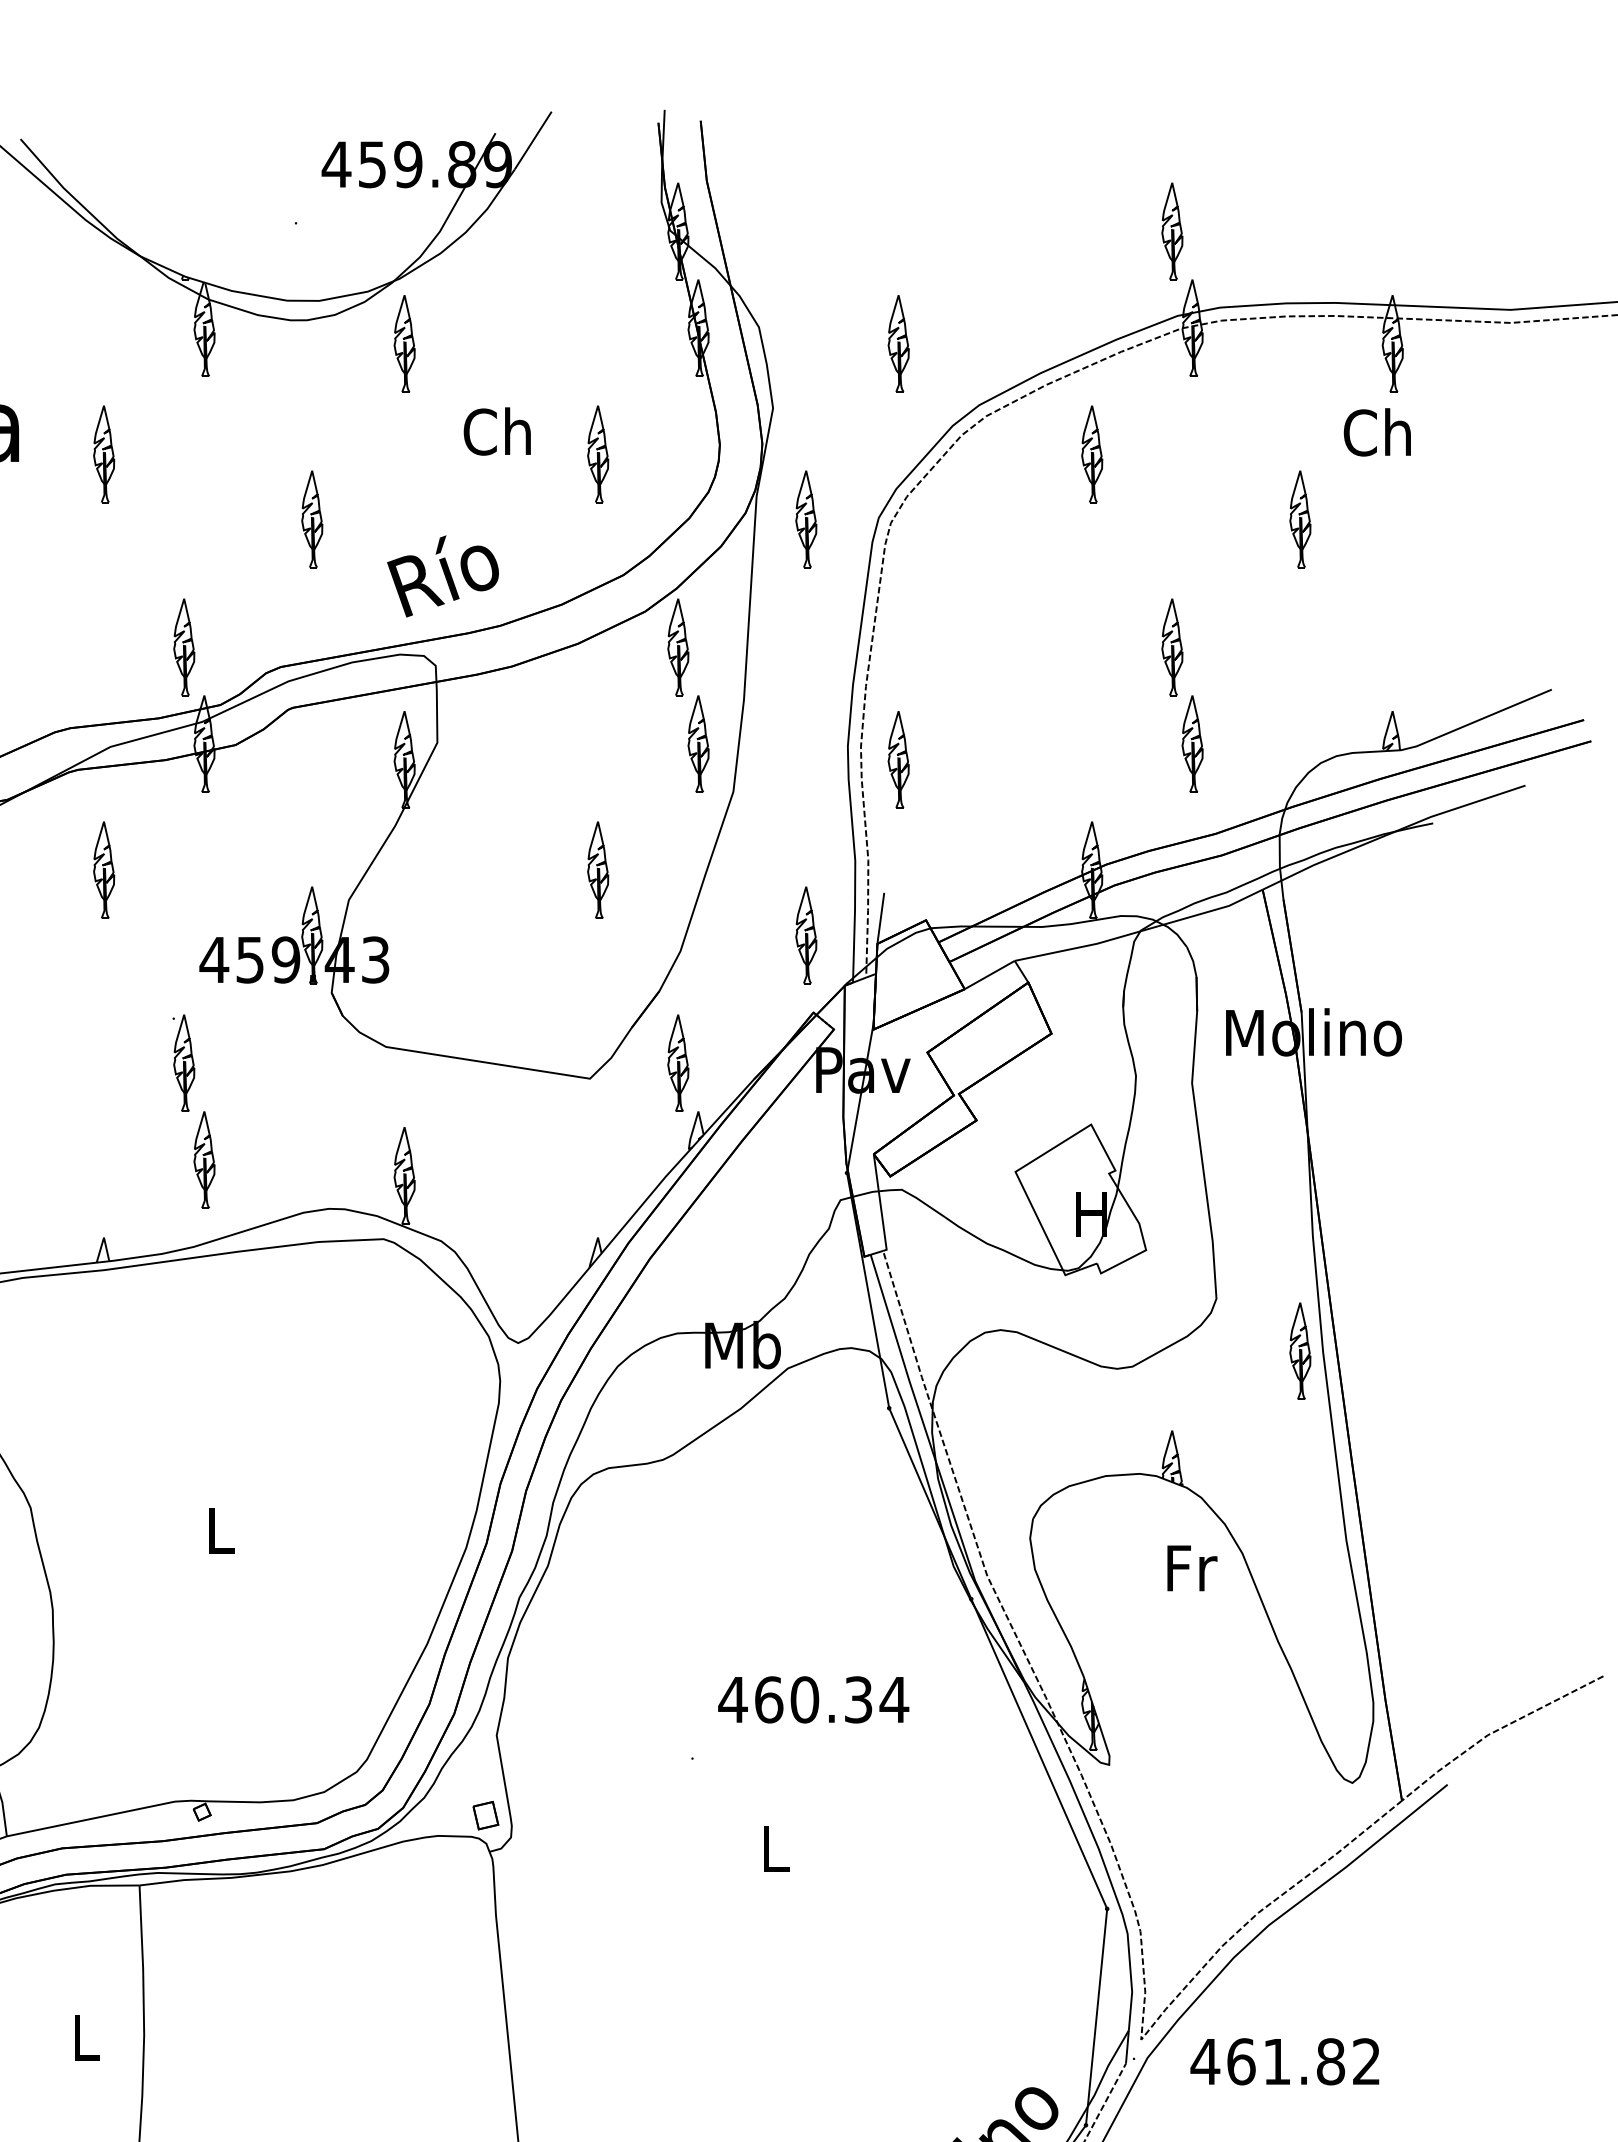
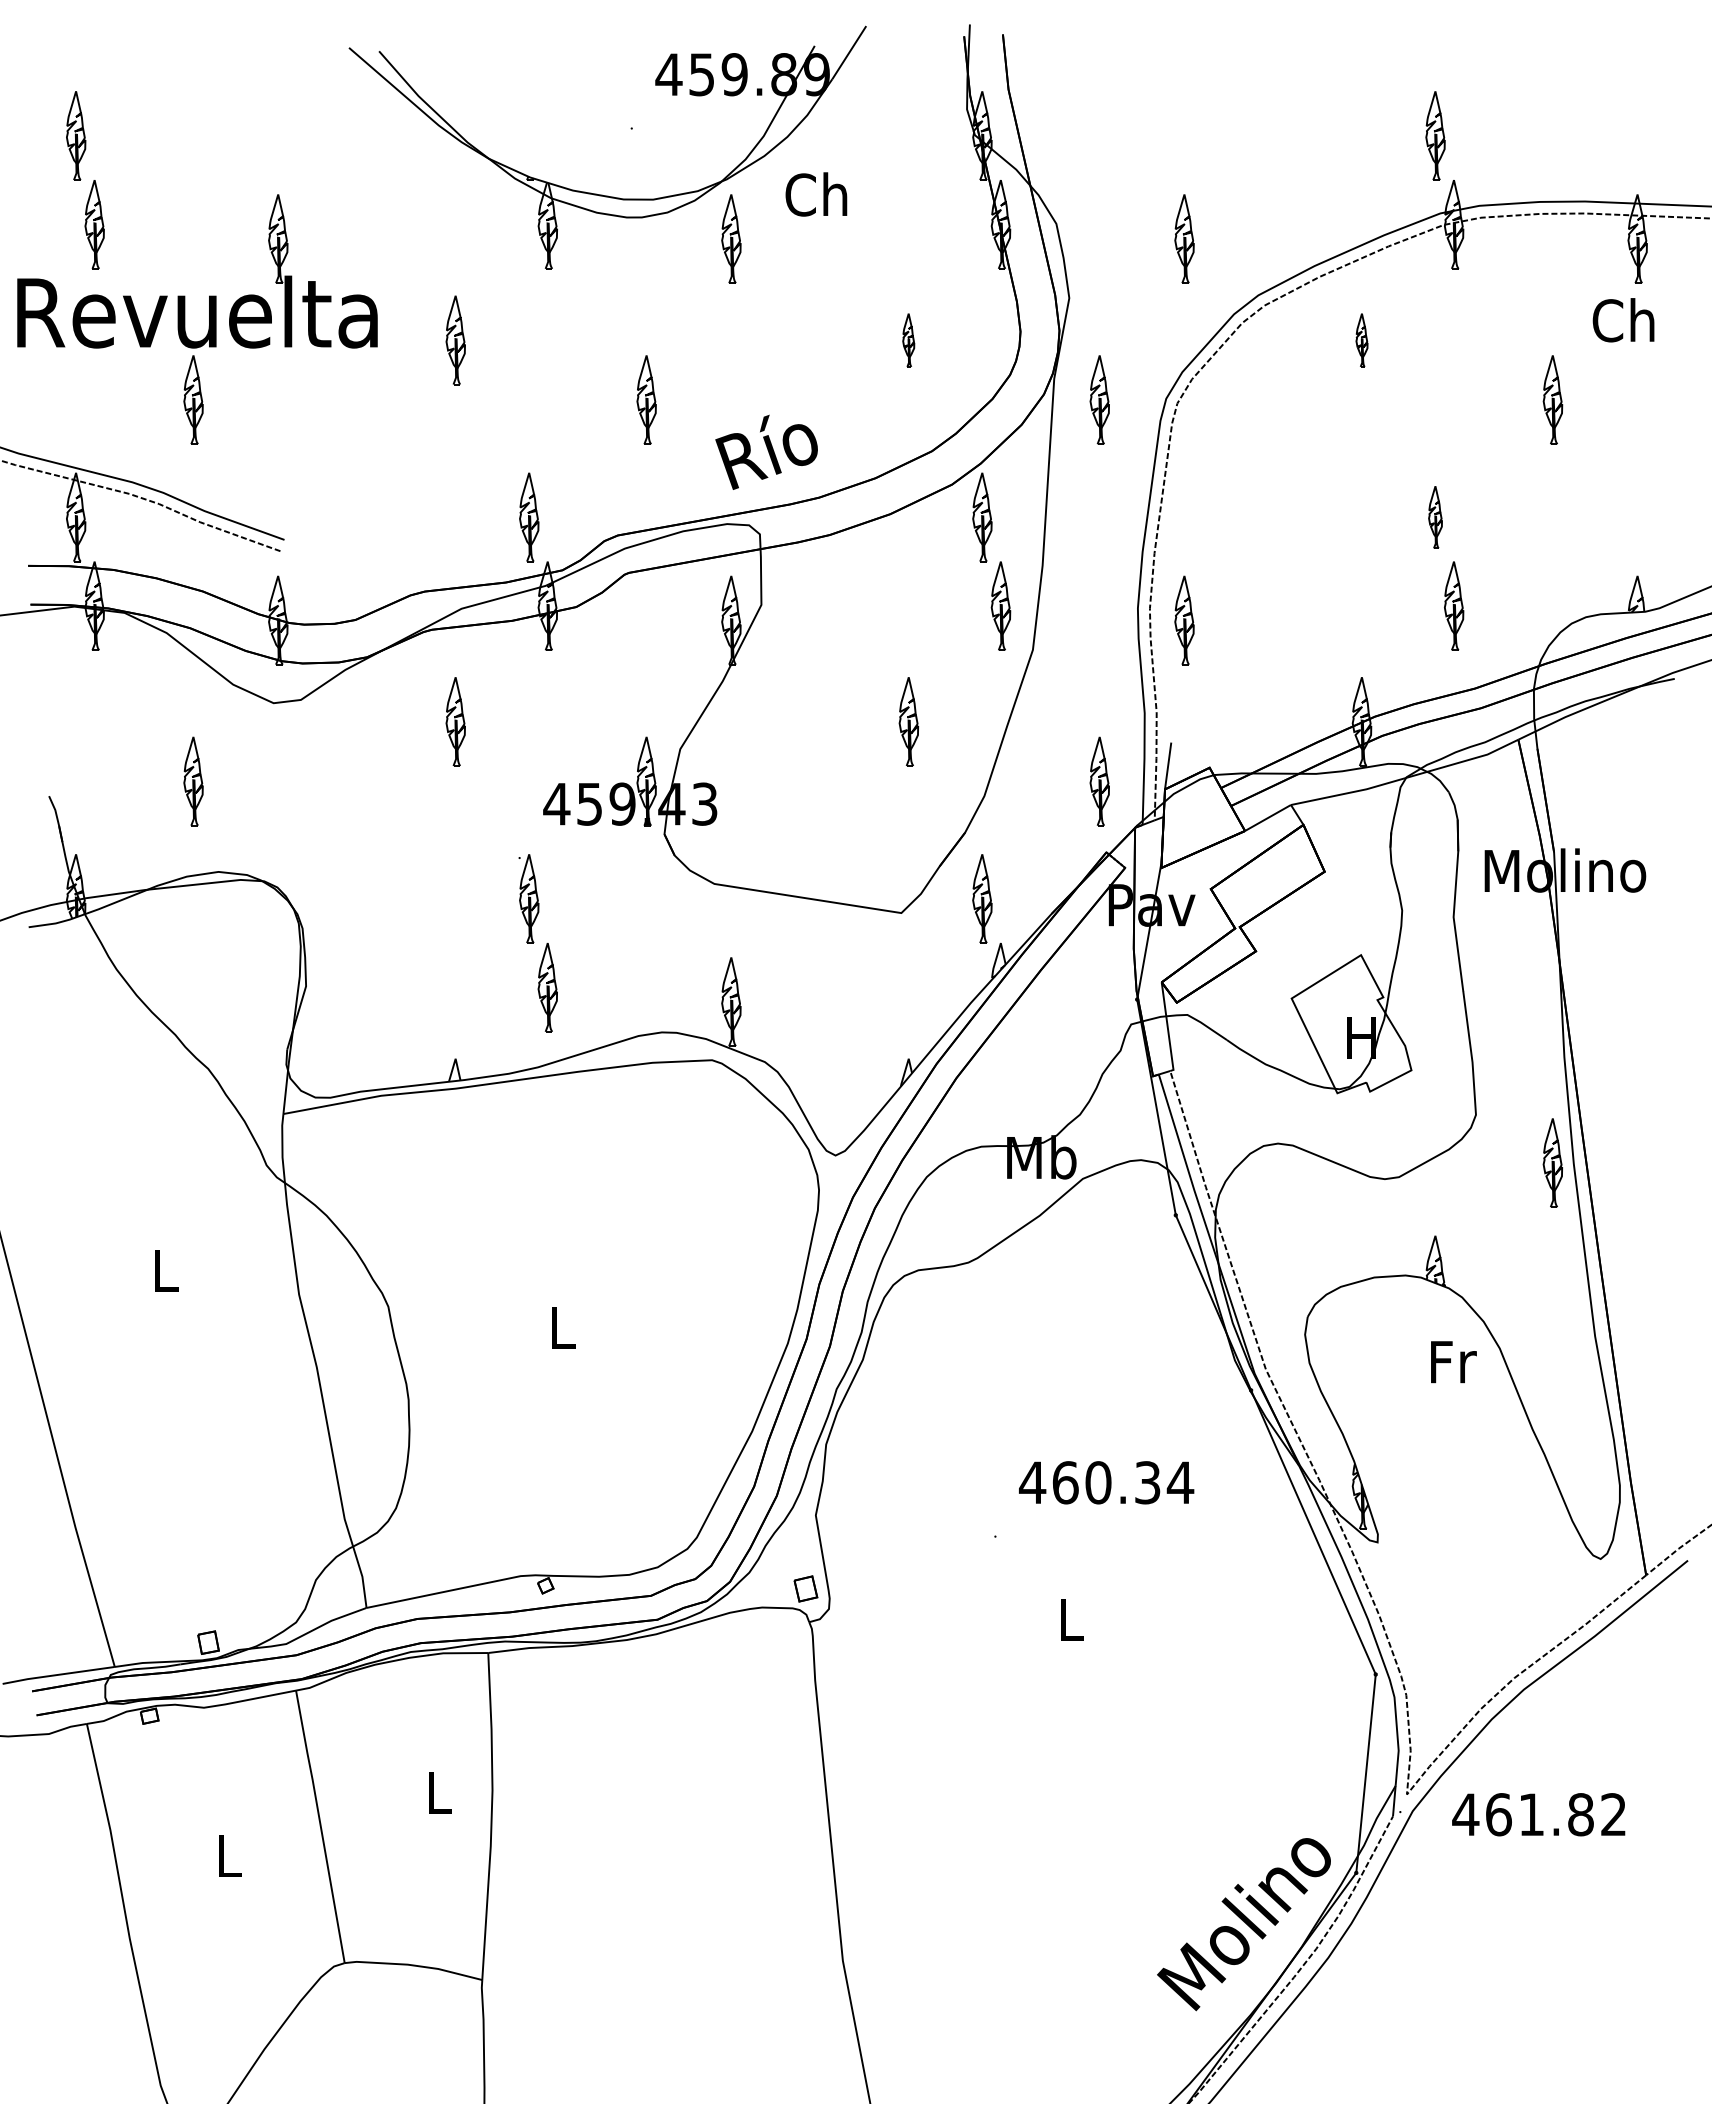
text: (497, 431) -> (816, 194), moved
part: (597, 454) -> (908, 340), size x0.6
part: (1091, 454) -> (1361, 340), size x0.6
part: (1172, 647) -> (1435, 517), size x0.7

